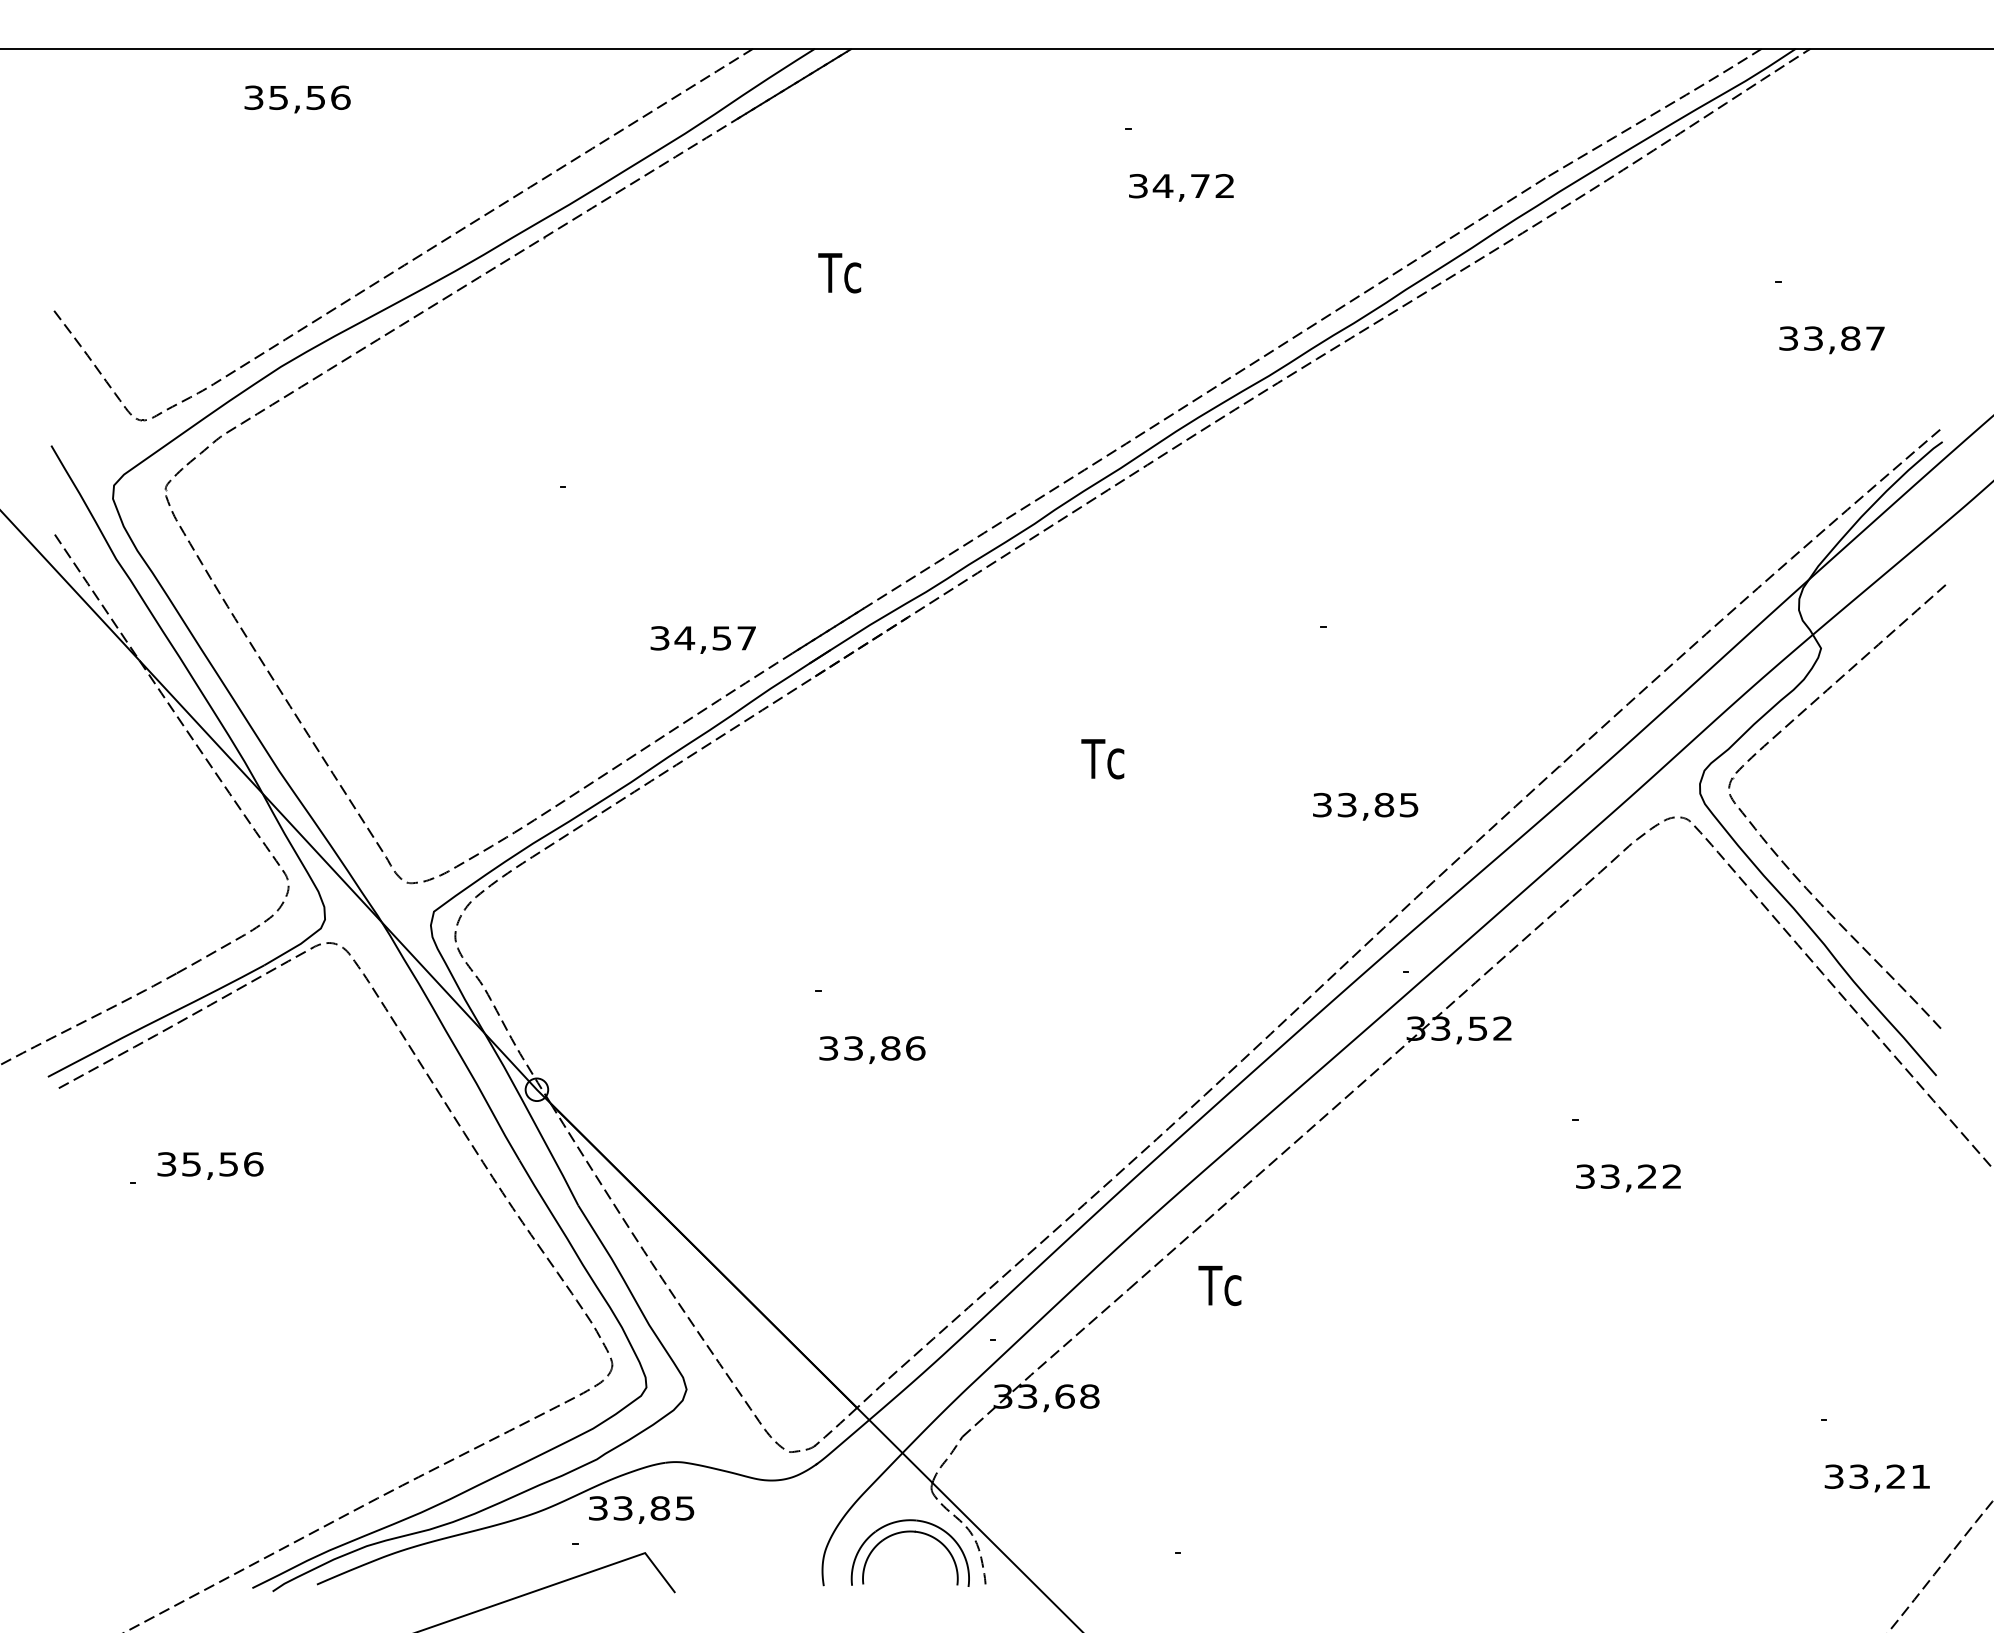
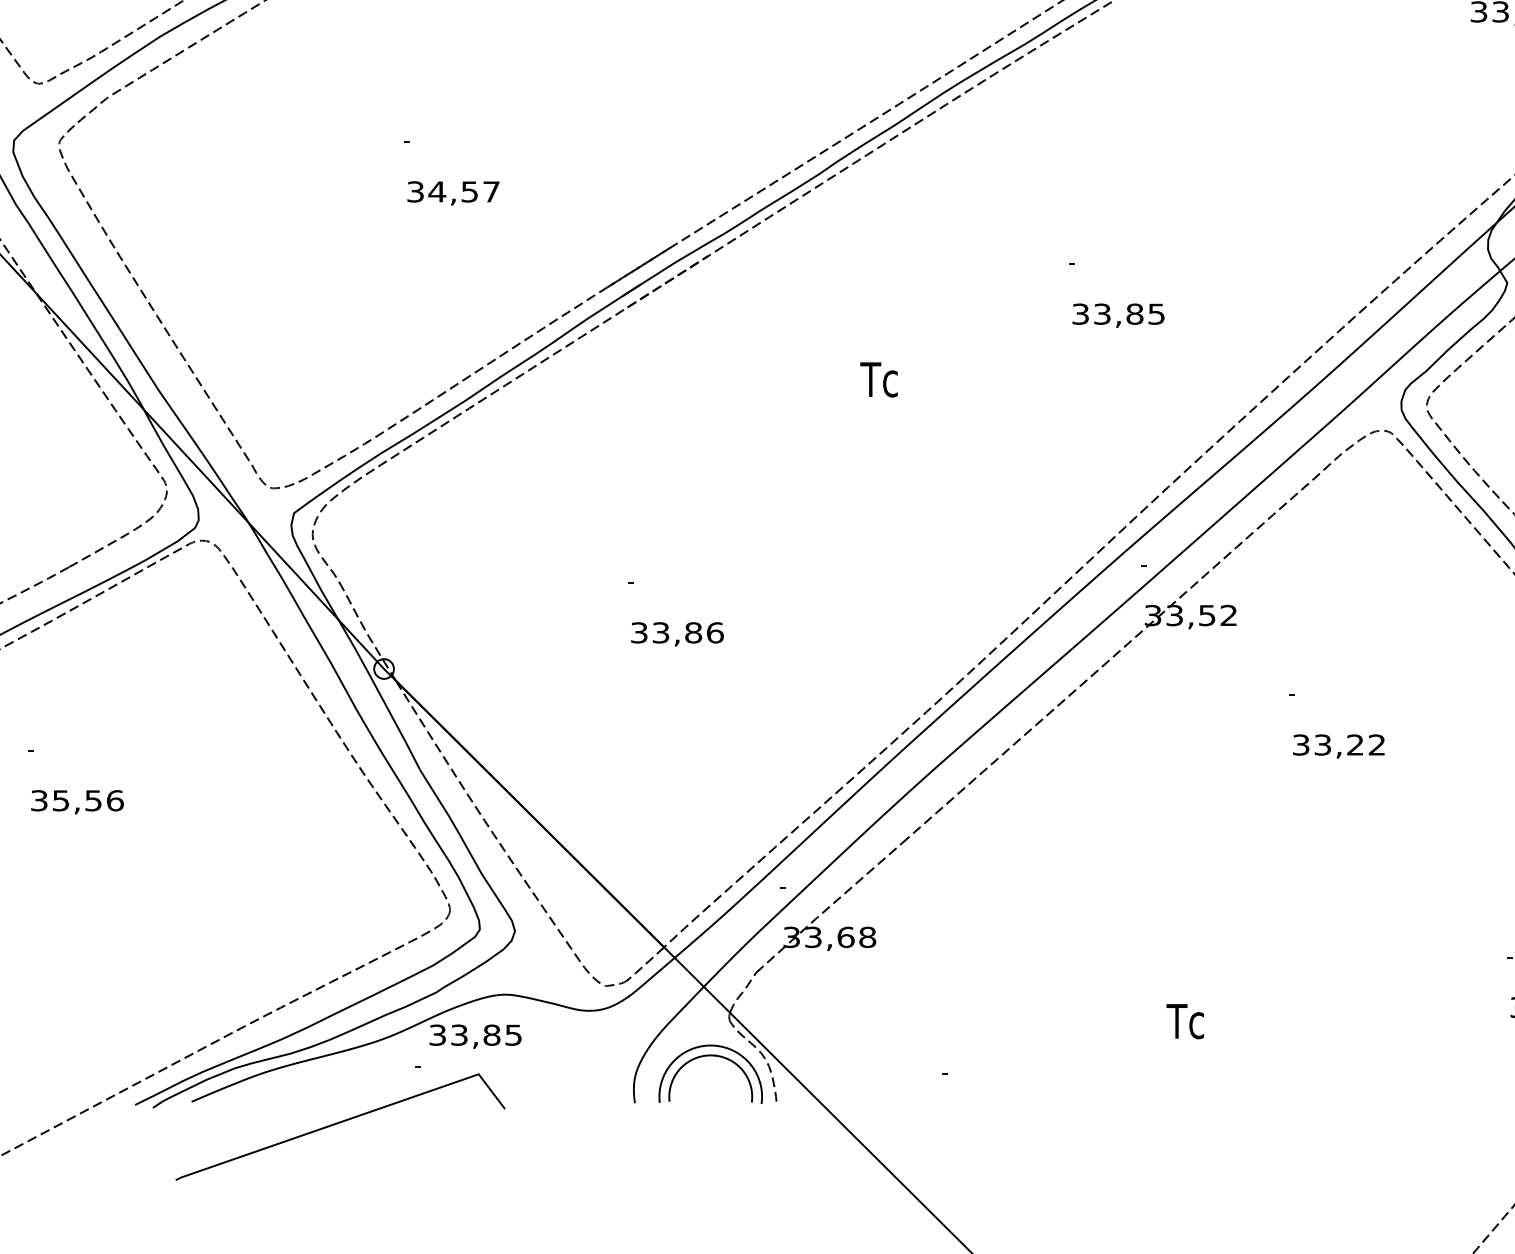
text: (702, 639) -> (452, 192), moved
text: (1365, 806) -> (1118, 315), moved
text: (210, 1165) -> (77, 801), moved
text: (1219, 1286) -> (1184, 1022), moved

